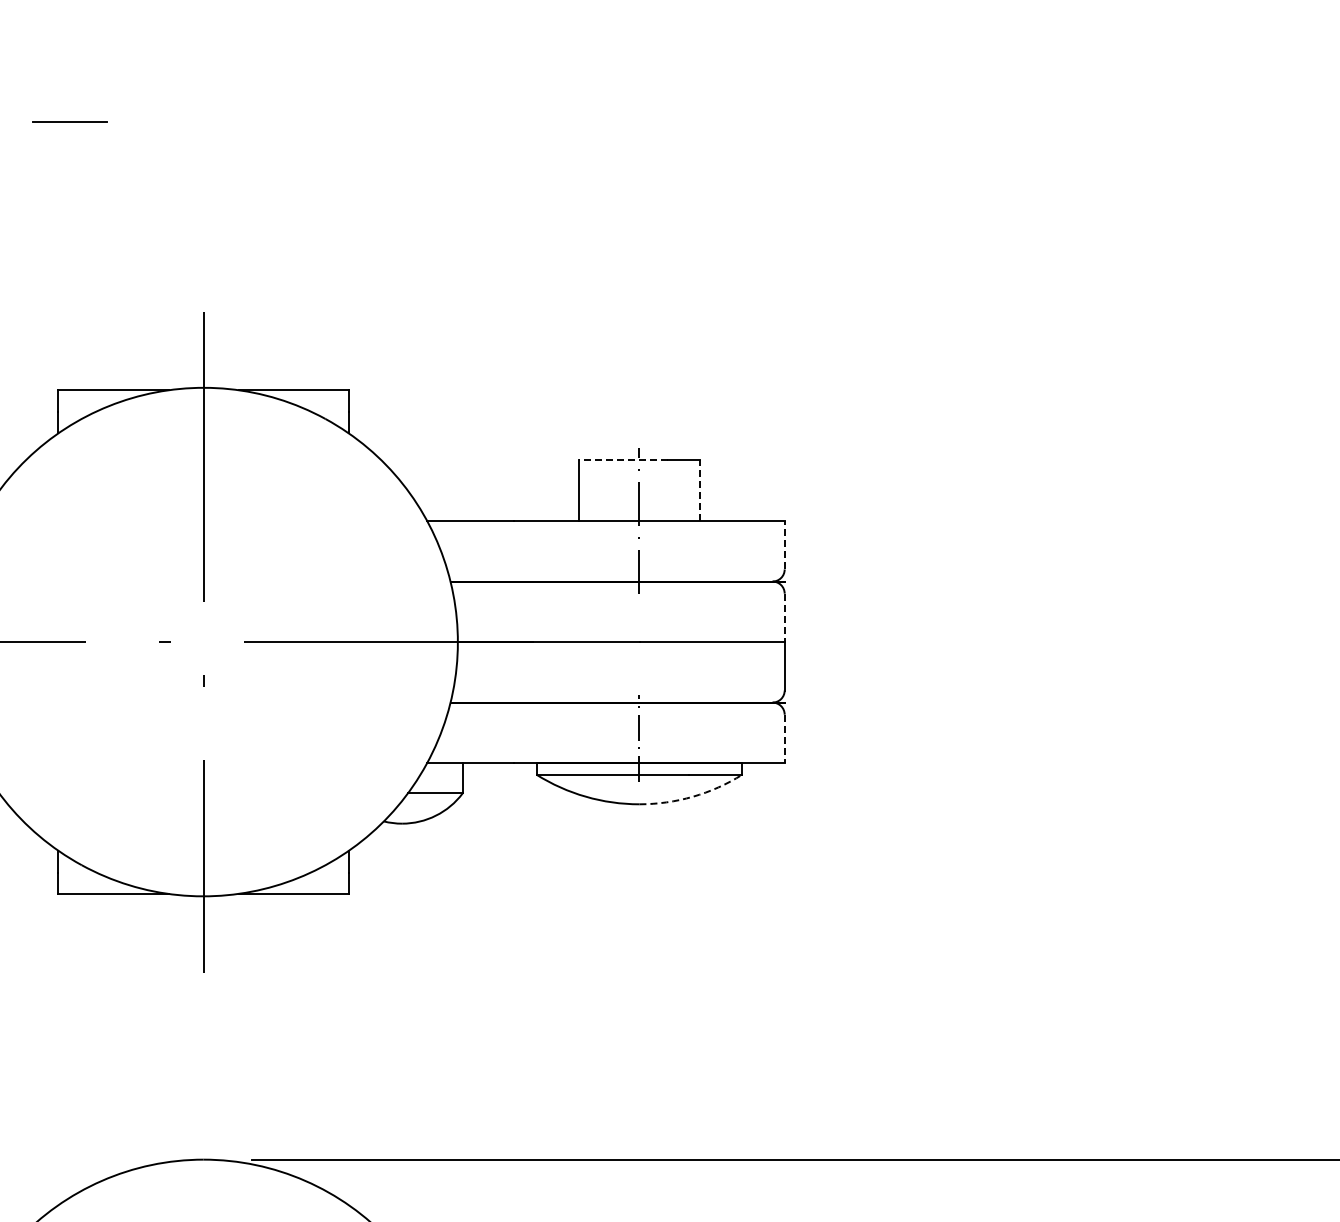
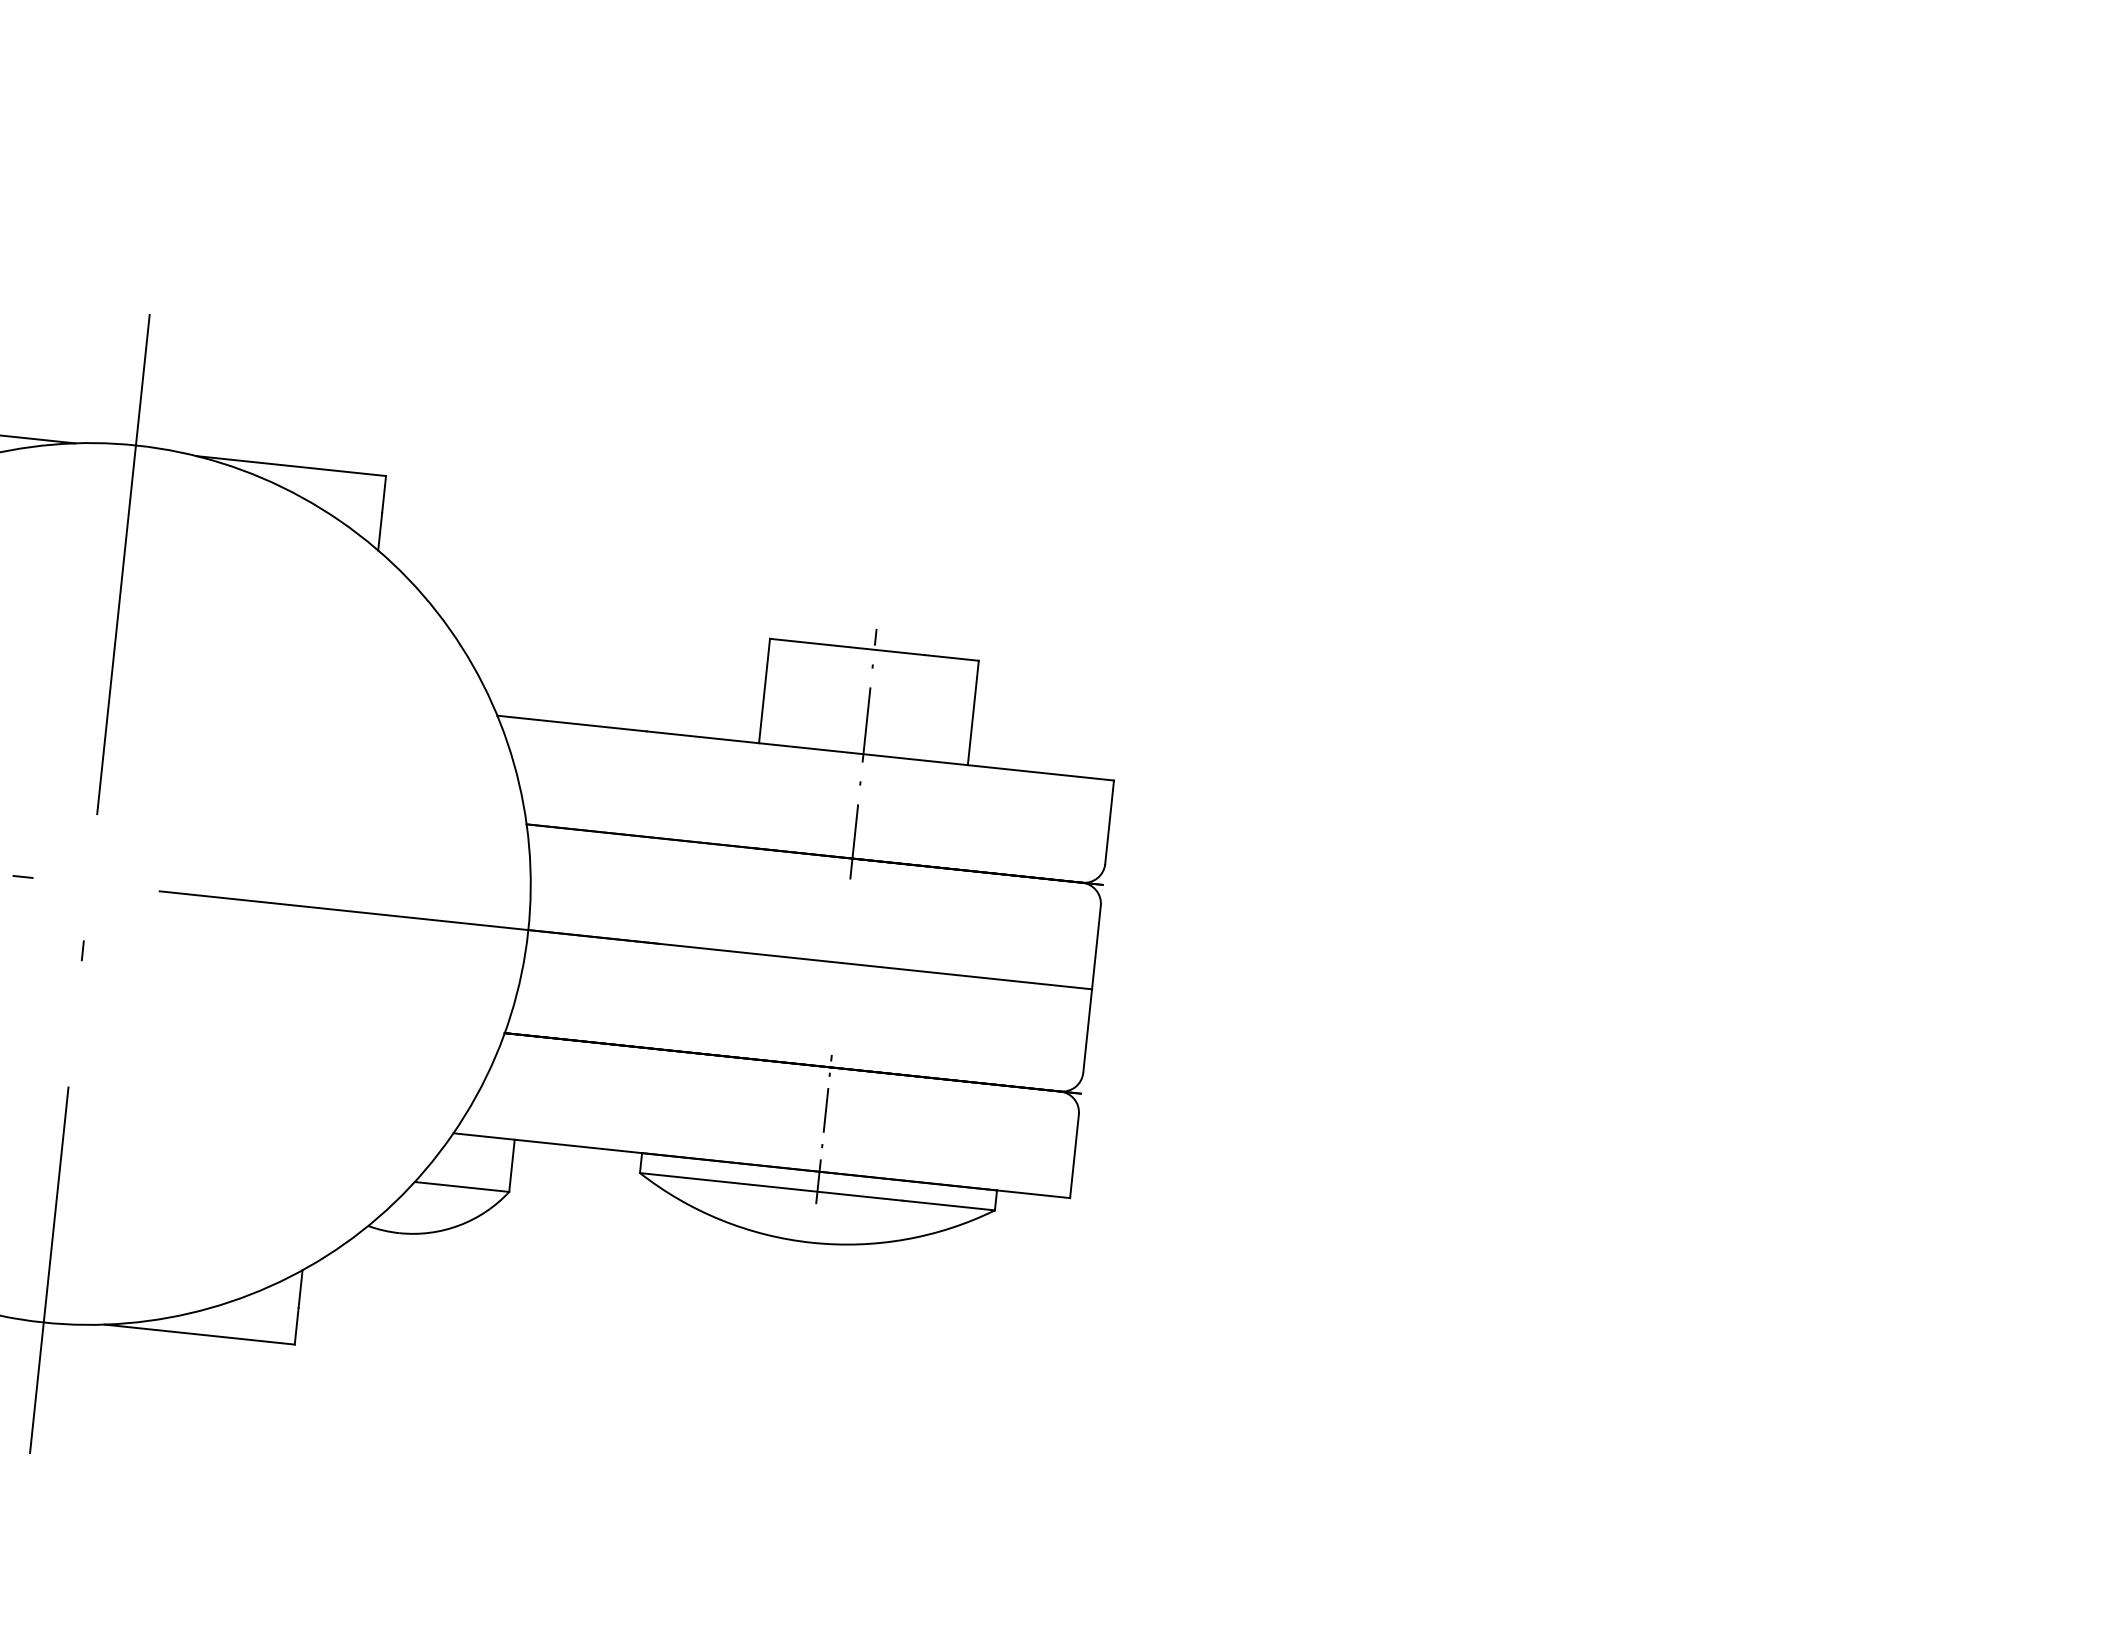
line: (623, 460) -> (846, 646), dashed -> solid
line: (699, 490) -> (972, 712), dashed -> solid
line: (784, 544) -> (1109, 820), dashed -> solid
line: (784, 618) -> (1095, 948), dashed -> solid
line: (784, 739) -> (1074, 1157), dashed -> solid
arc: (692, 796) -> (905, 1238), dashed -> solid

